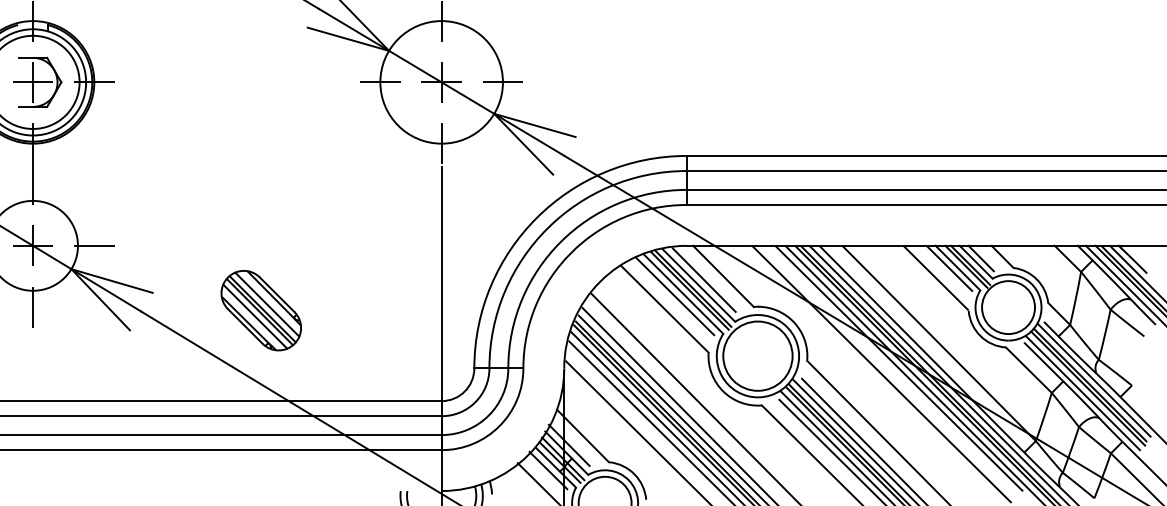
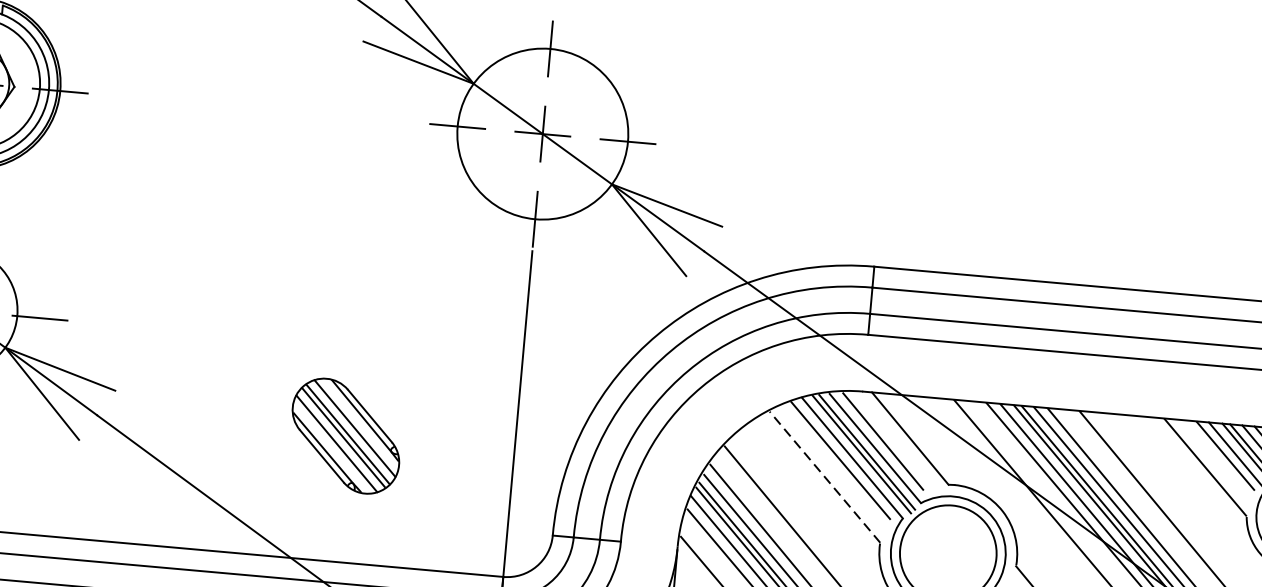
line: (664, 309) -> (824, 477), solid -> dashed
part: (260, 310) -> (344, 435), moved

